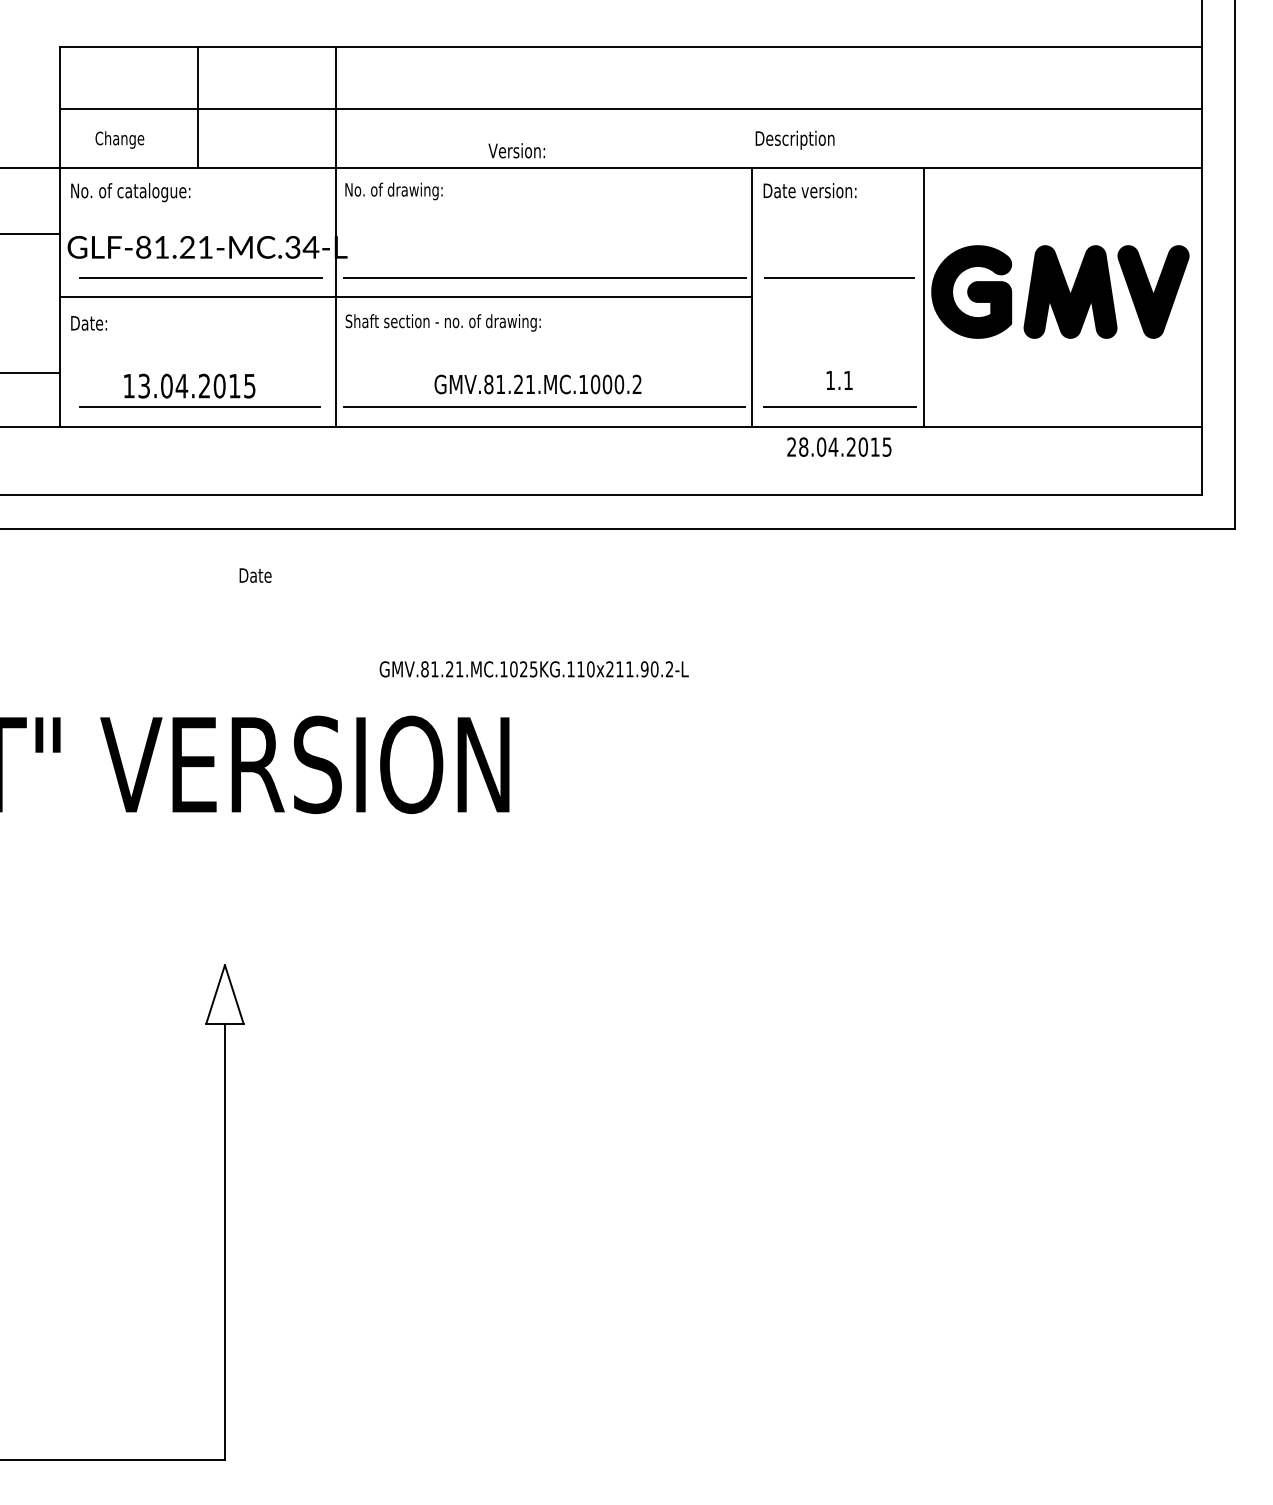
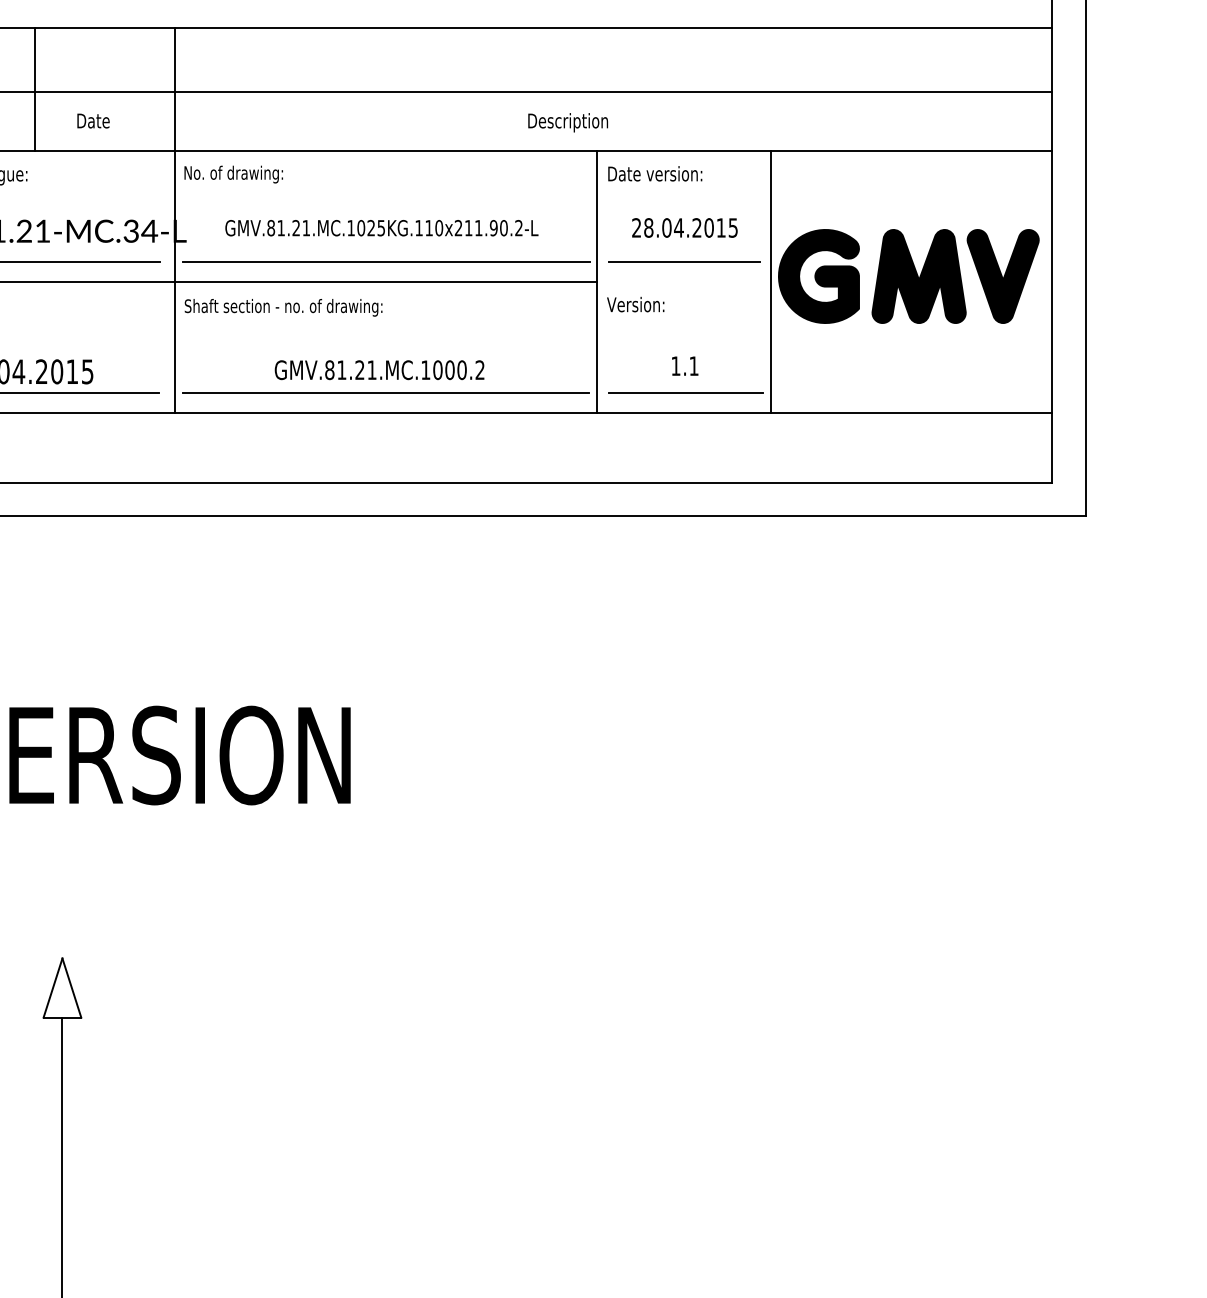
text: (794, 139) -> (567, 121), moved
text: (516, 150) -> (635, 304), moved
text: (839, 446) -> (685, 227), moved
text: (255, 575) -> (93, 120), moved
text: (533, 669) -> (381, 228), moved

